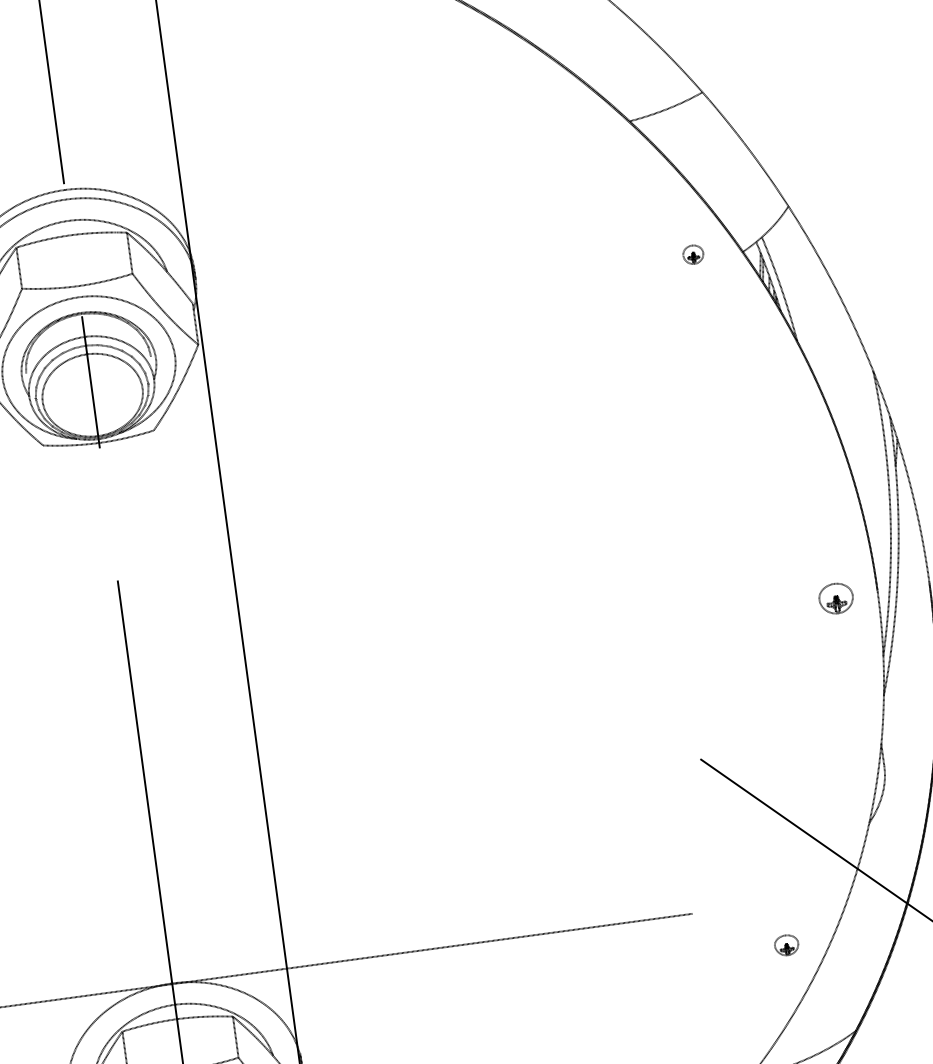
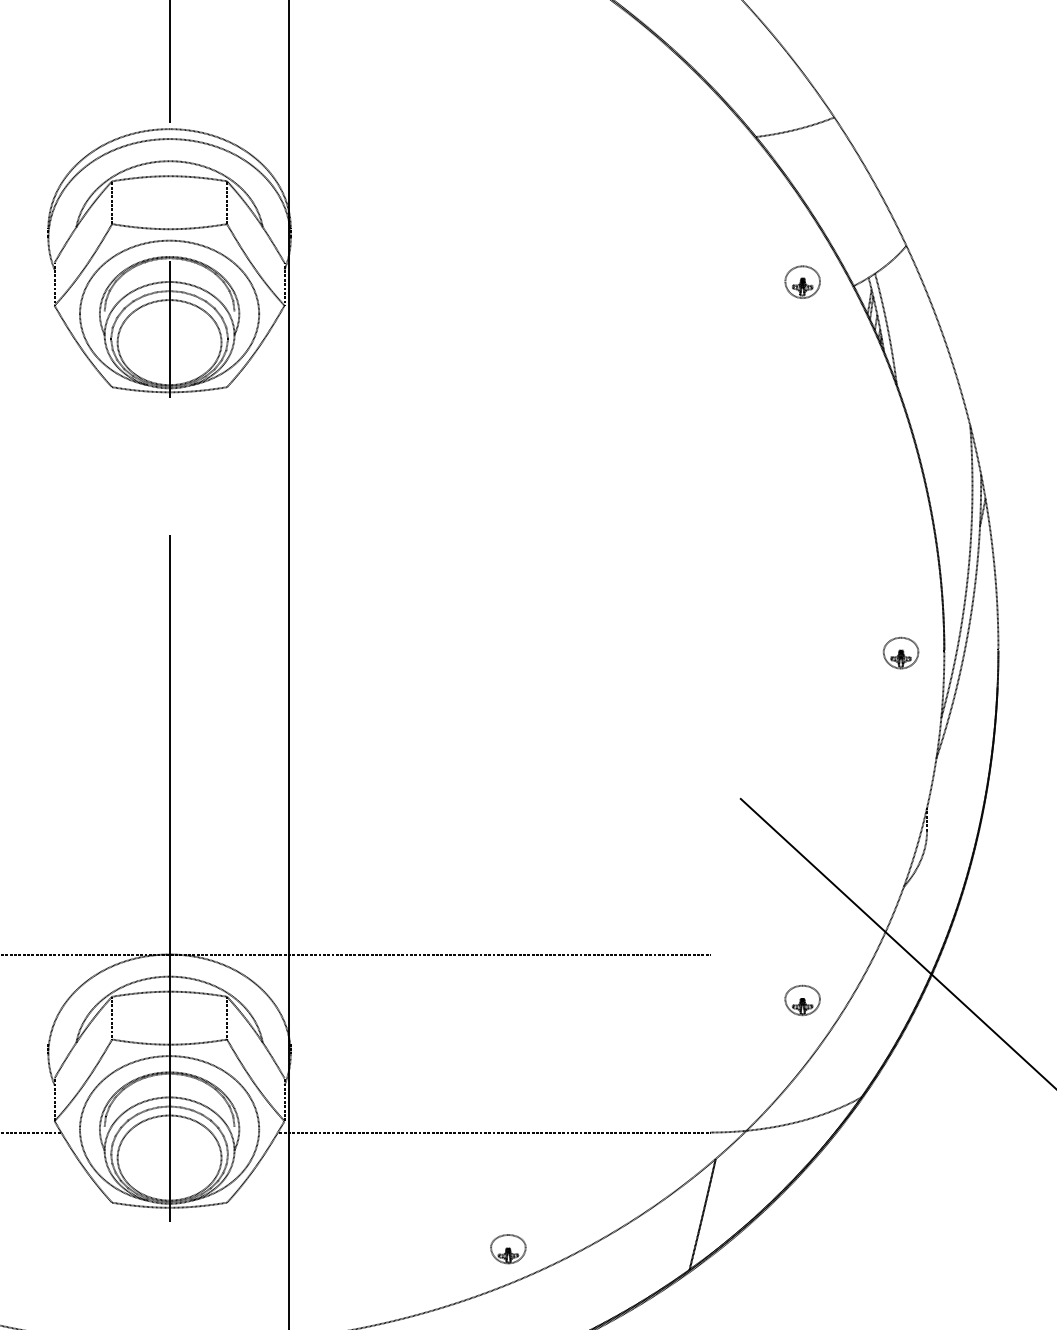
part: (693, 254) -> (802, 281), size x1.67
part: (786, 945) -> (802, 1000), size x1.43

